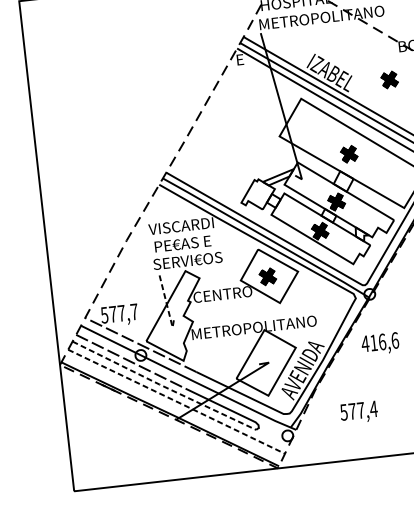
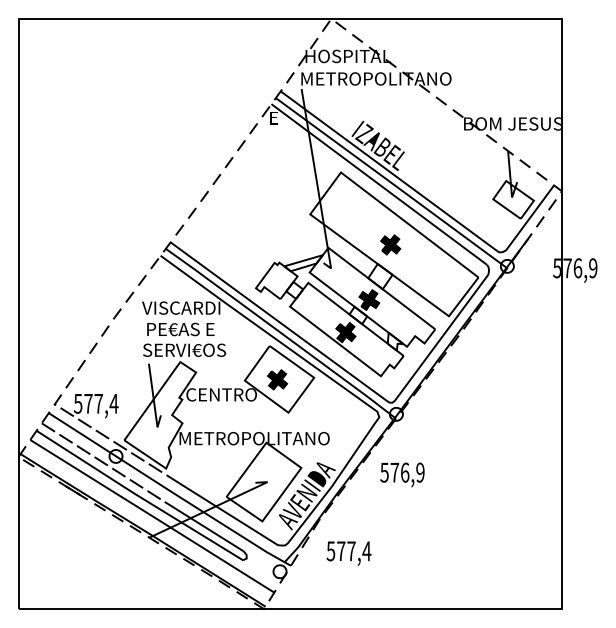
part: (389, 79) -> (448, 161), removed
line: (167, 307) -> (154, 402), dashed -> solid
text: (133, 311) -> (113, 403), 577,7 -> 577,4
text: (380, 342) -> (402, 472), 416,6 -> 576,9
line: (163, 386) -> (138, 496), dashed -> solid
line: (177, 401) -> (153, 516), dashed -> solid
text: (358, 412) -> (348, 553), moved

